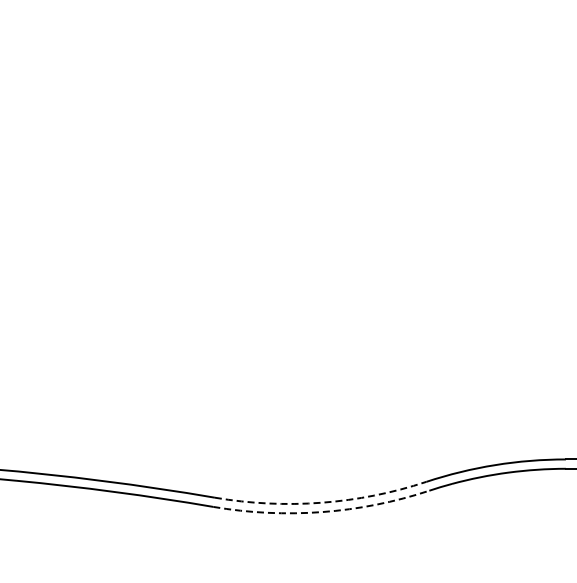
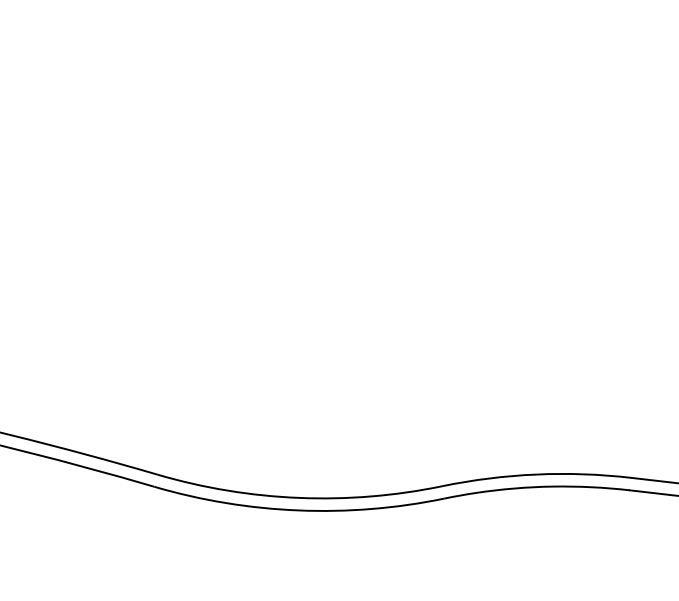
arc: (321, 502) -> (299, 497), dashed -> solid
arc: (322, 512) -> (298, 511), dashed -> solid

